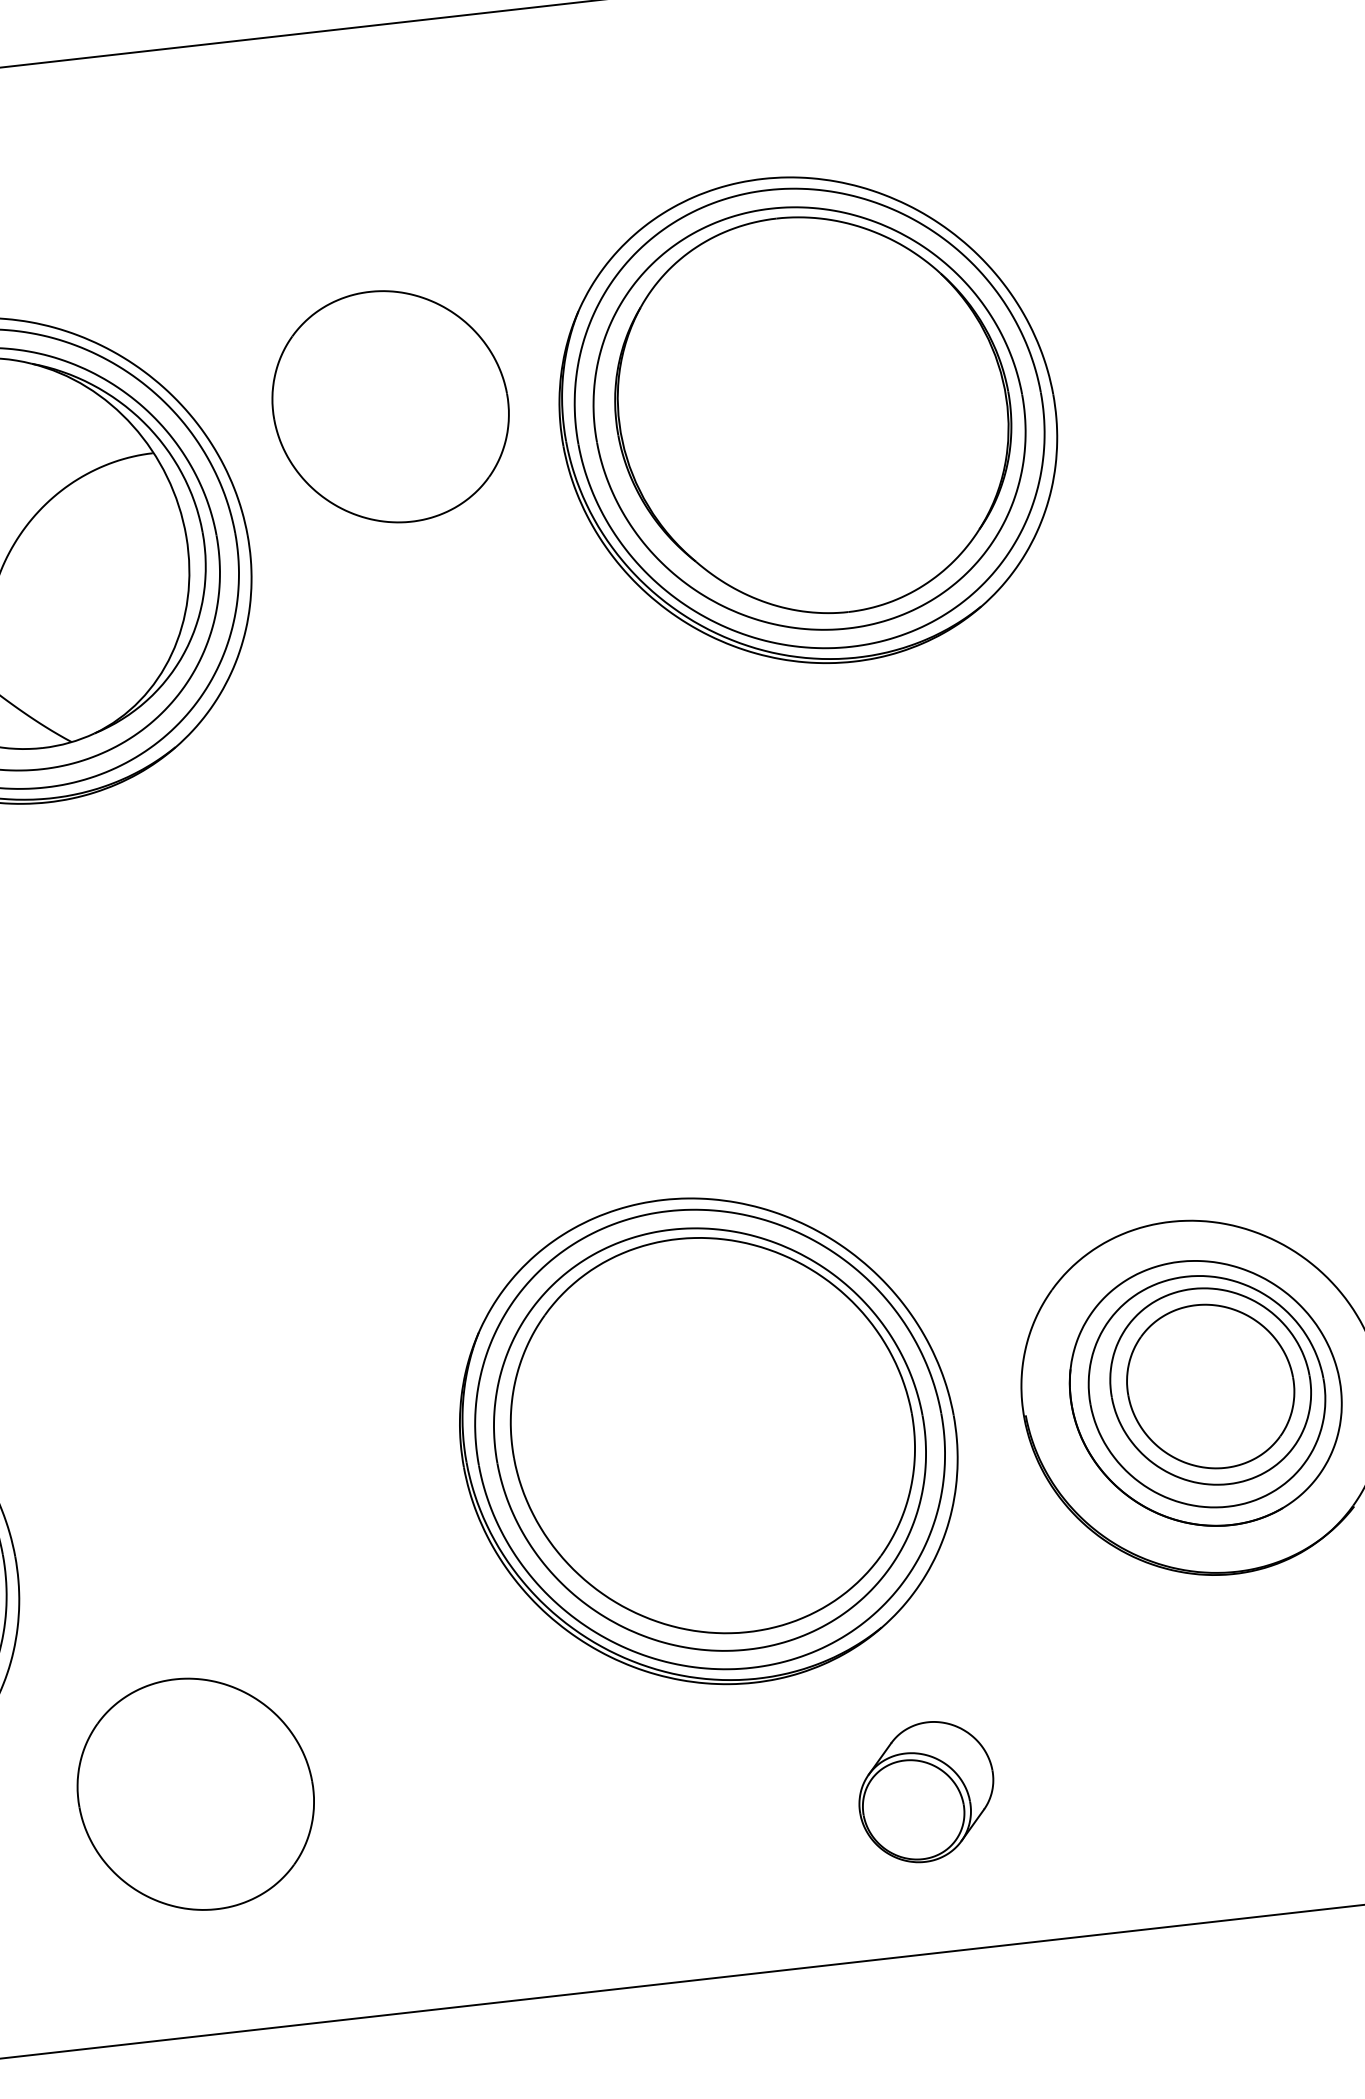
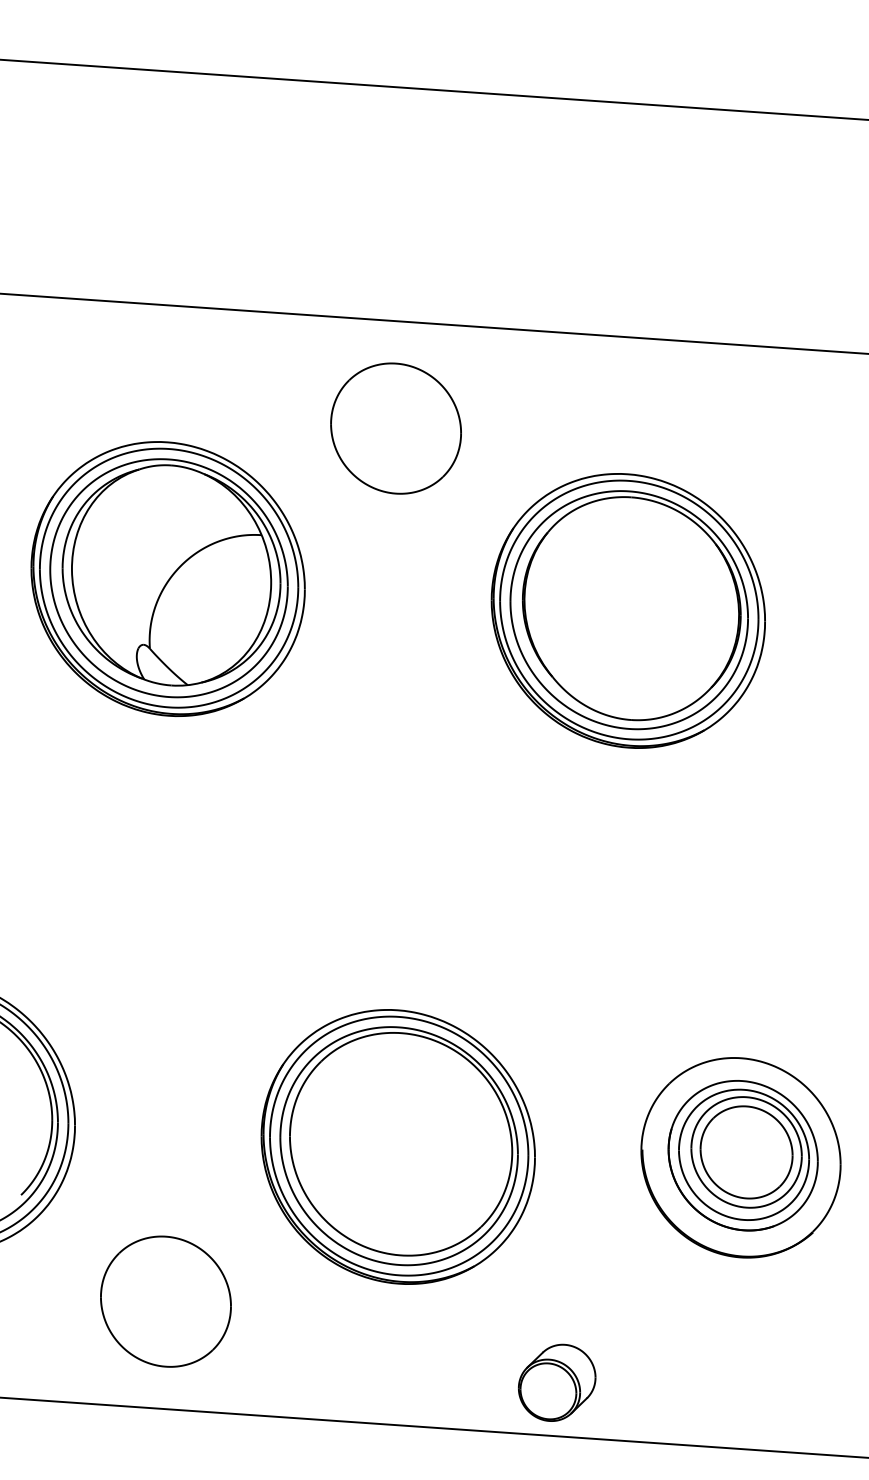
part: (389, 406) -> (395, 428), moved
part: (806, 419) -> (627, 610), moved
part: (707, 1440) -> (397, 1146), moved
part: (926, 1791) -> (557, 1382), moved
part: (194, 1794) -> (165, 1301), moved

